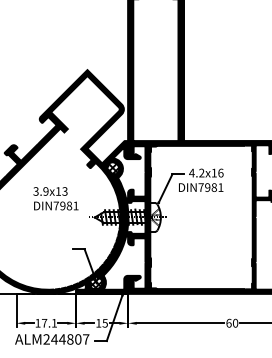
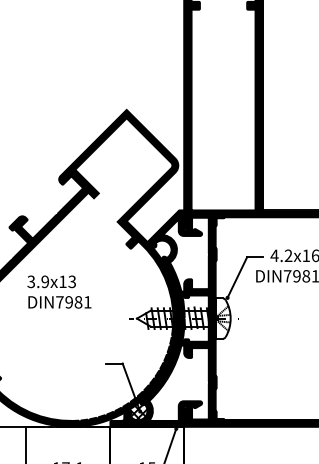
hatch: (112, 169) -> (162, 250), removed
text: (55, 198) -> (58, 291), moved

